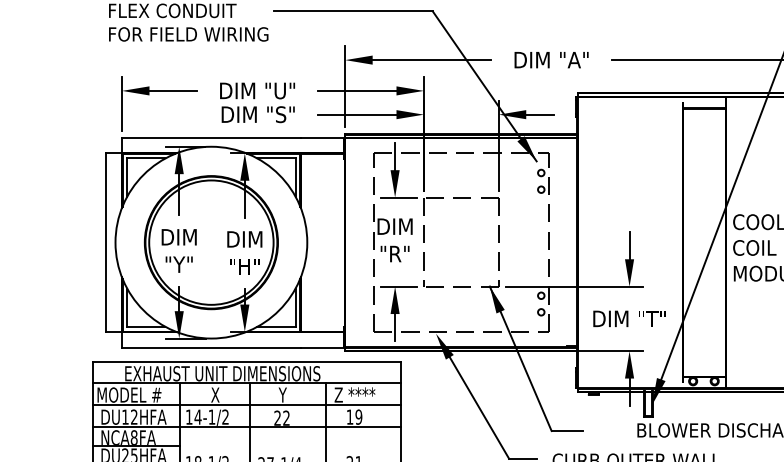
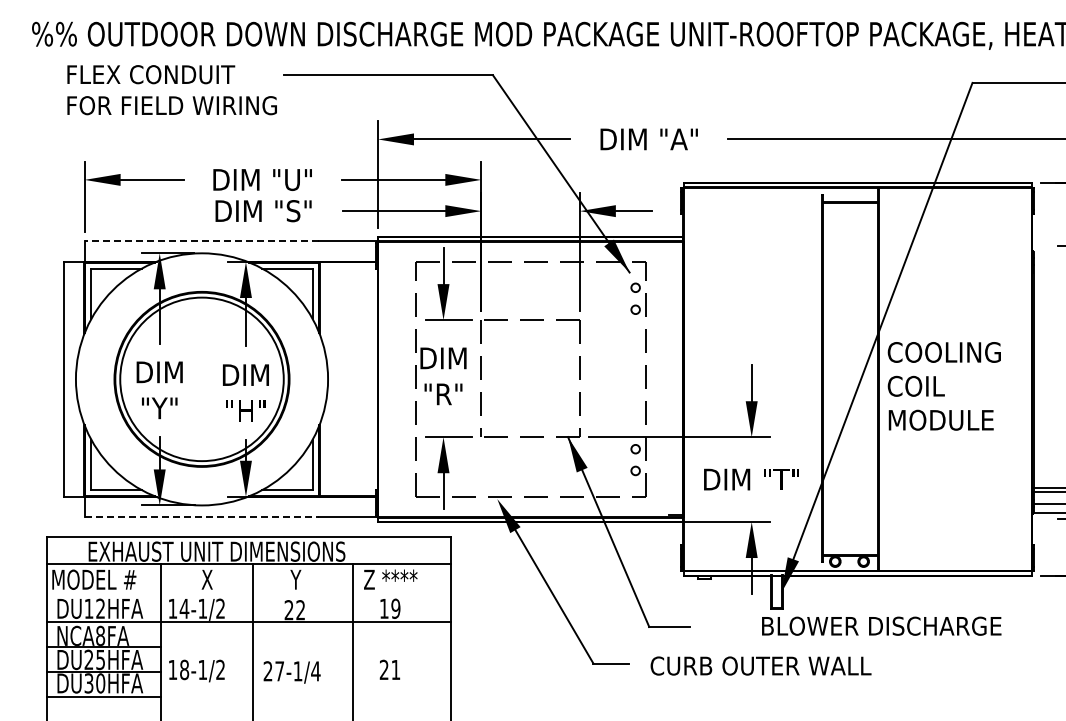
line: (211, 137) -> (201, 241), solid -> dashed
line: (211, 347) -> (202, 517), solid -> dashed
line: (246, 404) -> (248, 592), removed

